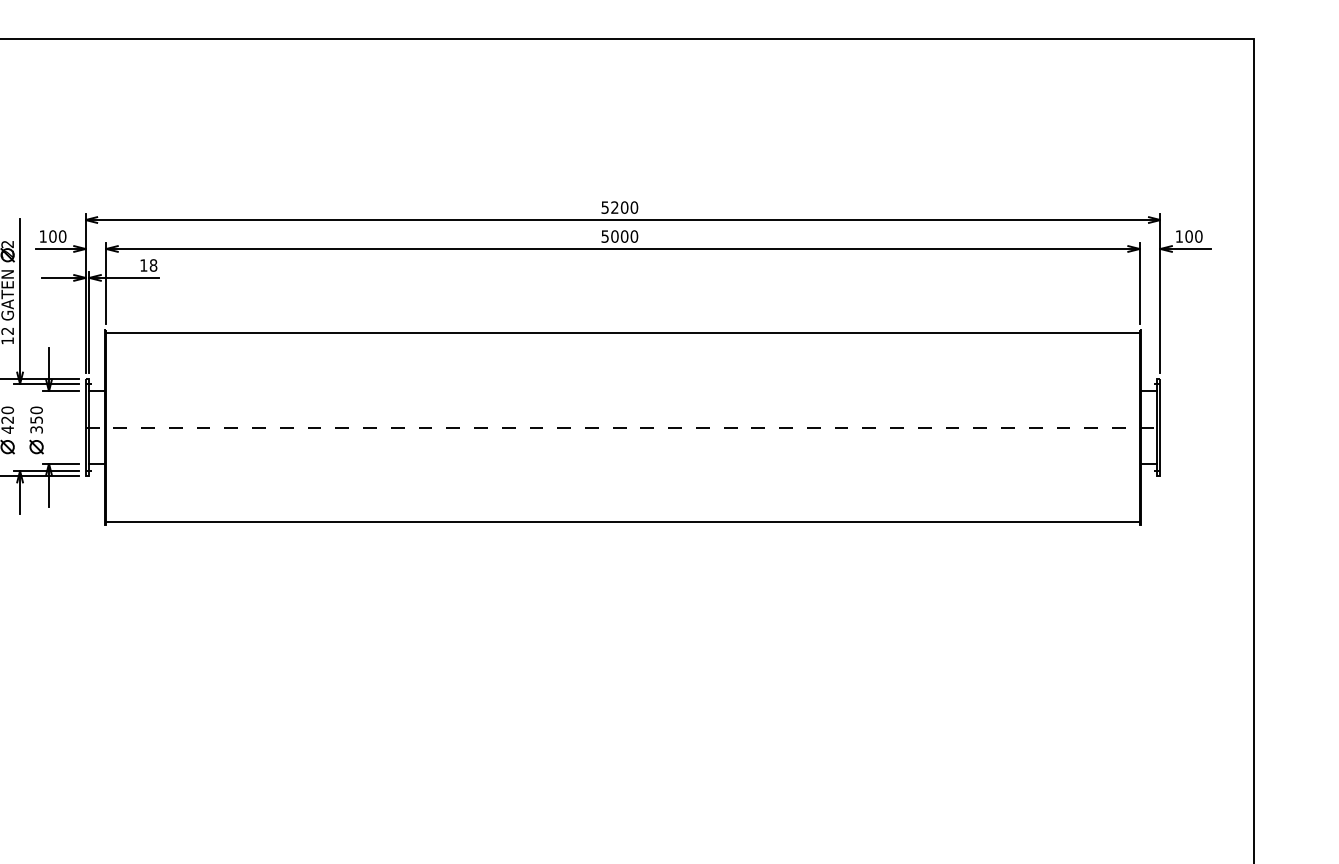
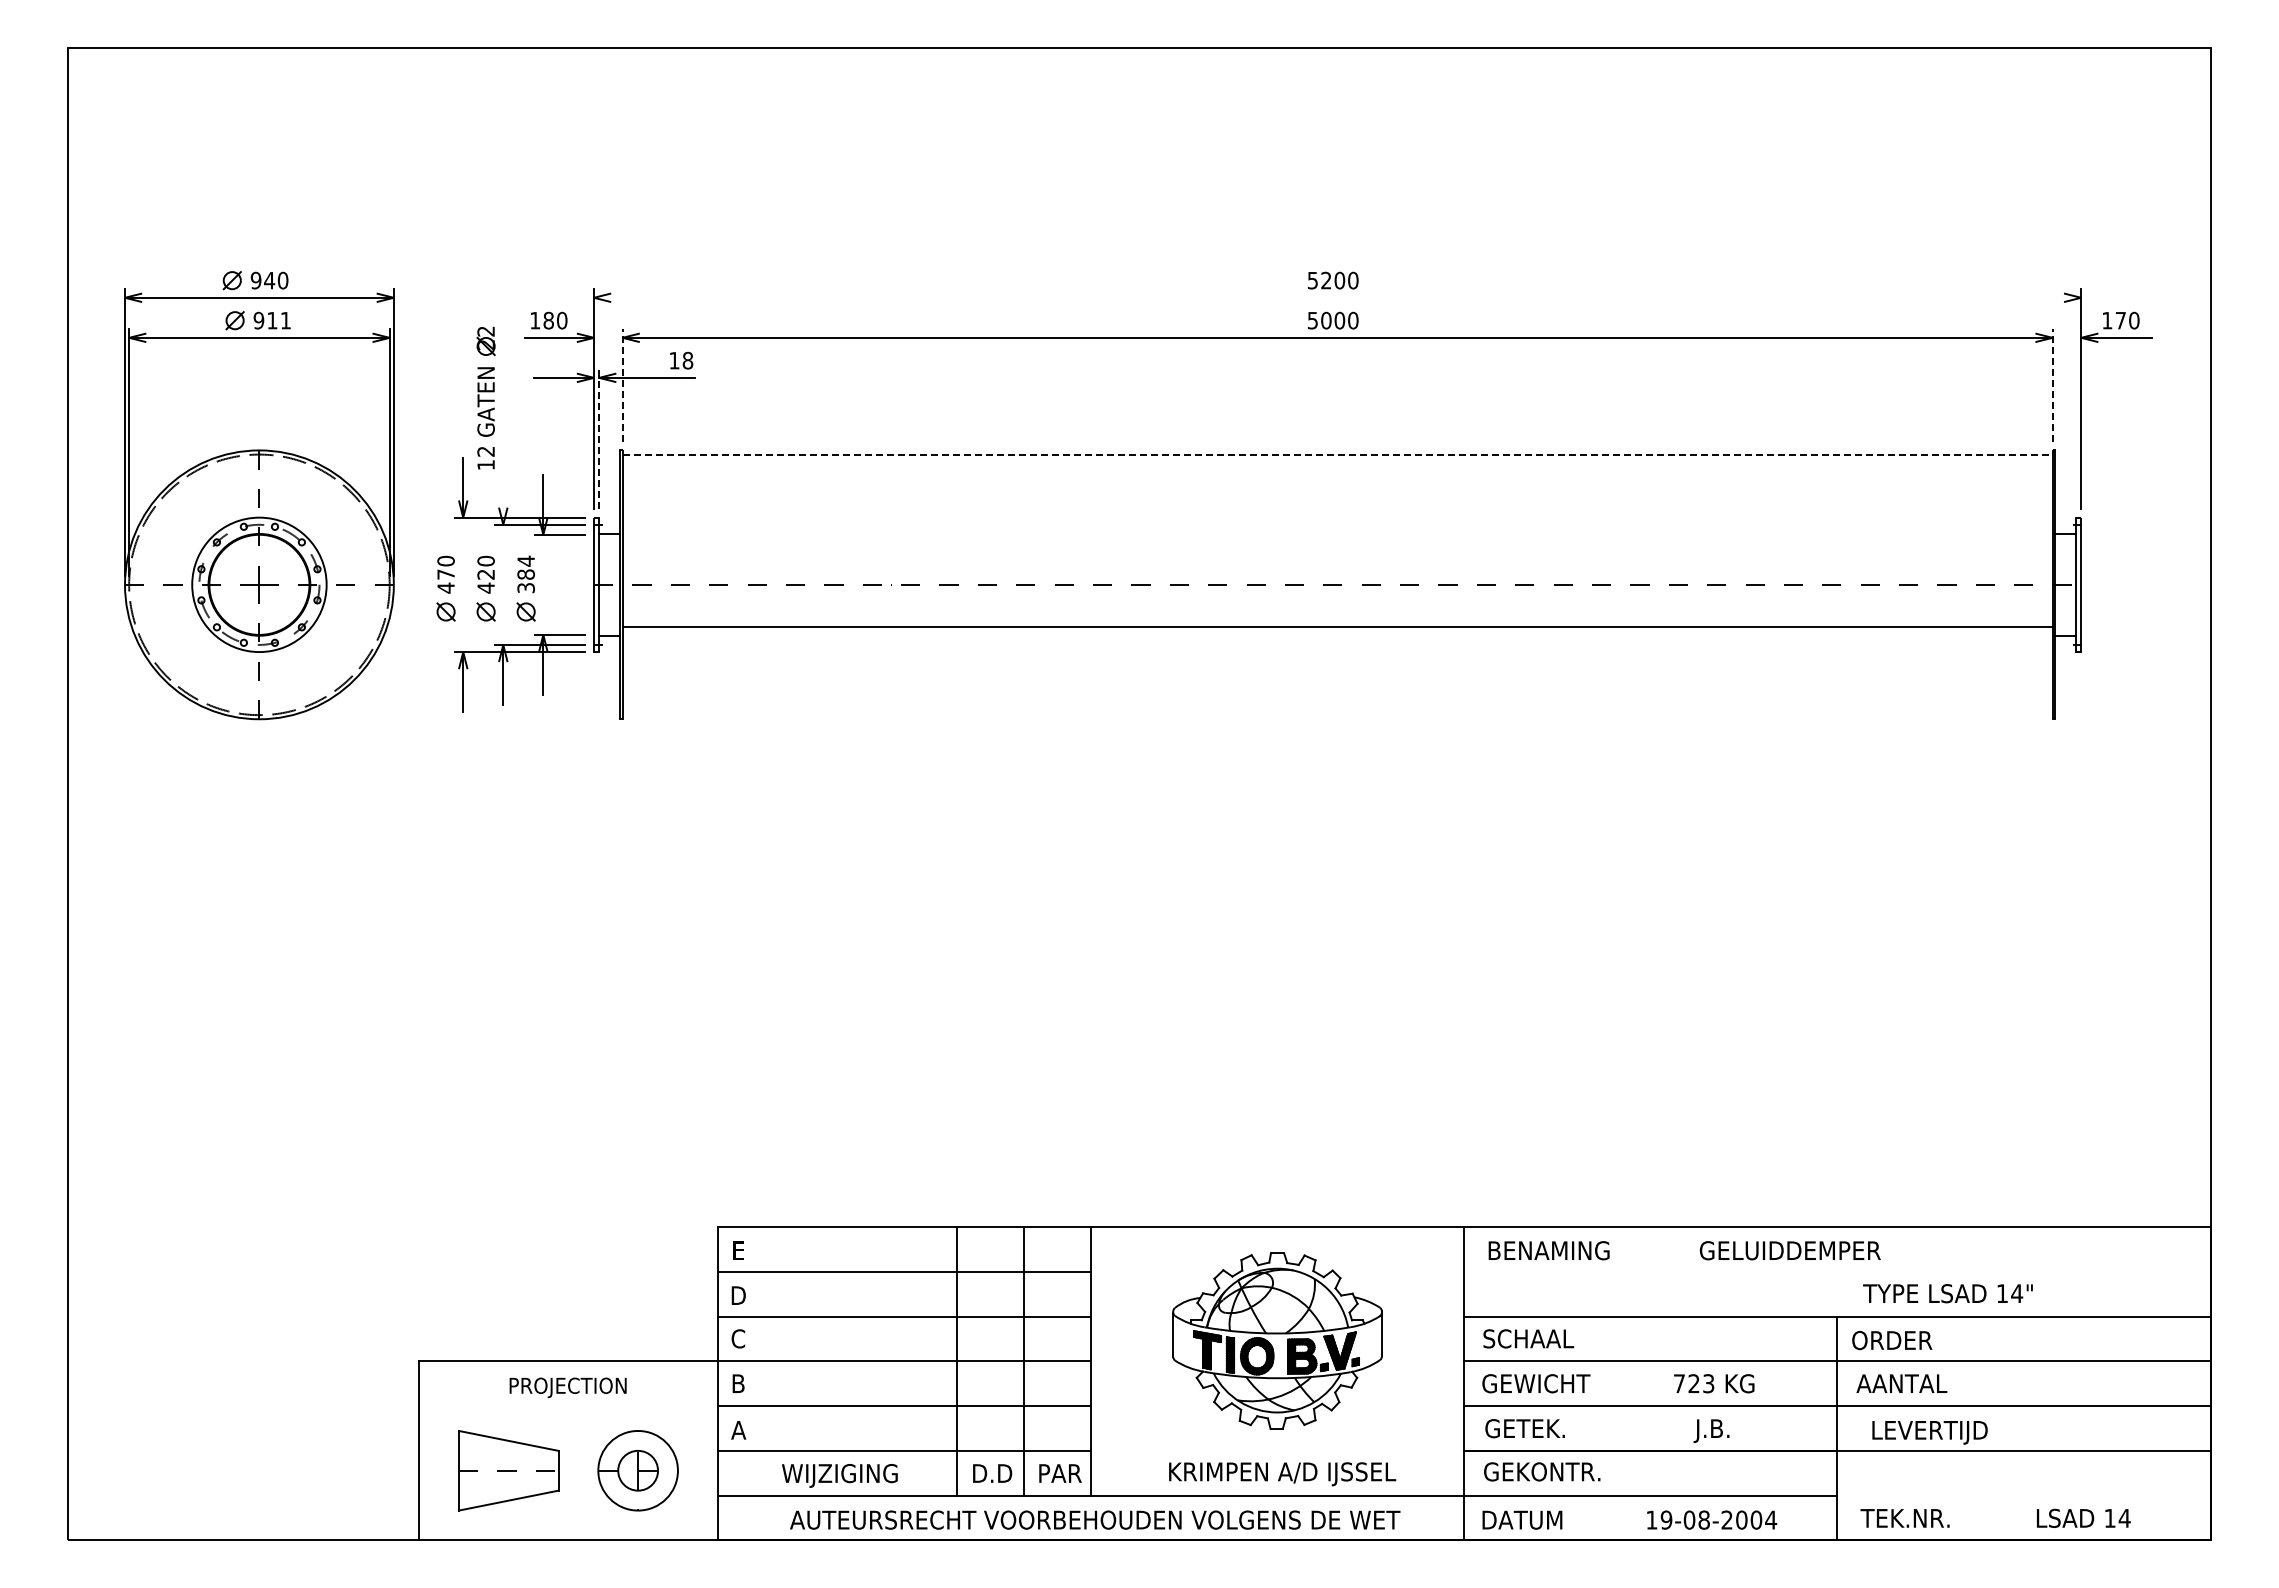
line: (622, 219) -> (1337, 297), removed
text: (52, 236) -> (548, 320), 100 -> 180
text: (1188, 236) -> (2120, 320), 100 -> 170
line: (106, 283) -> (622, 385), solid -> dashed
line: (1139, 283) -> (2052, 385), solid -> dashed
line: (20, 301) -> (503, 410), removed
line: (89, 322) -> (599, 439), solid -> dashed
line: (622, 333) -> (1337, 454), solid -> dashed
text: (36, 414) -> (525, 567), 350 -> 384
line: (622, 521) -> (1337, 627), moved

